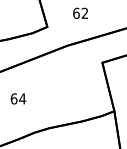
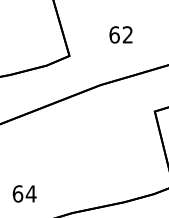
text: (18, 98) -> (24, 193), moved

